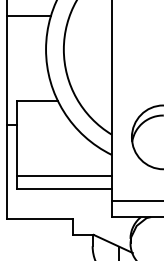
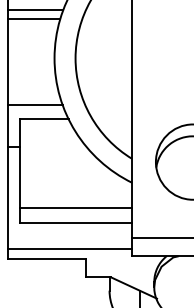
line: (29, 8) -> (35, 10), added
line: (29, 88) -> (35, 104), added
line: (59, 211) -> (70, 249), added

